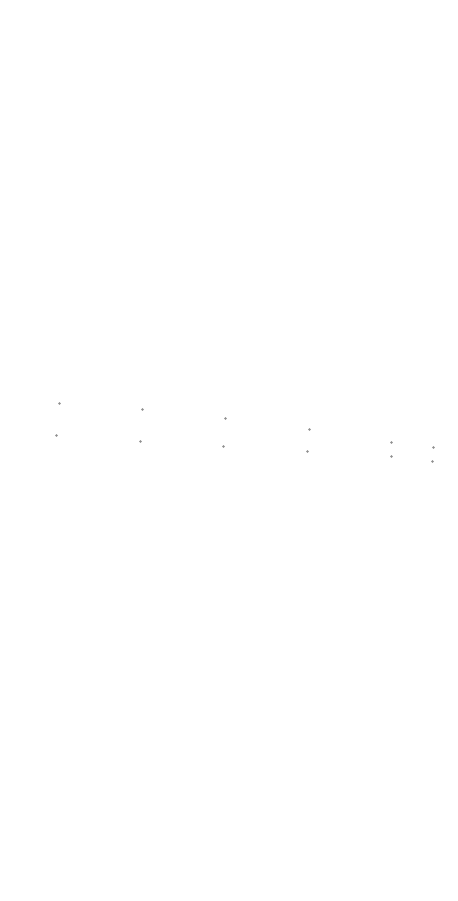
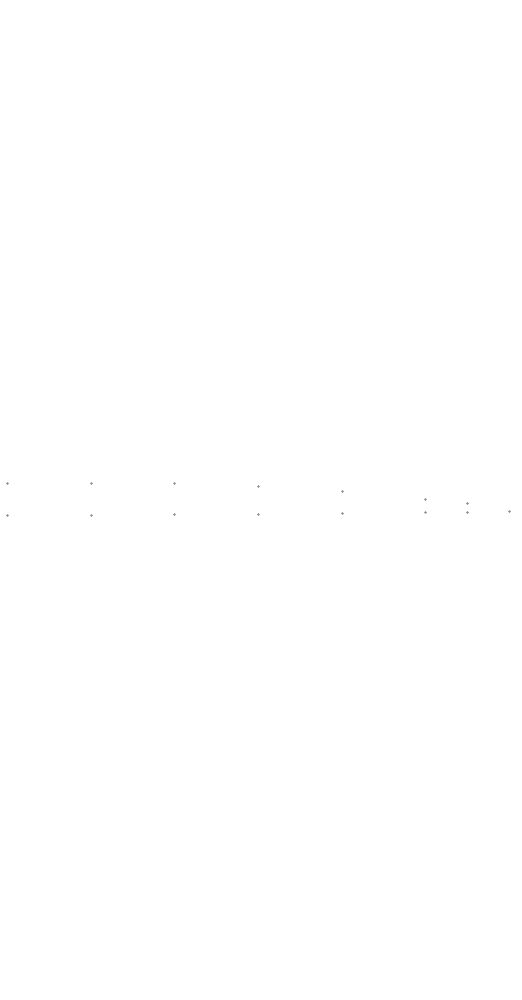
part: (433, 453) -> (467, 507), size x0.62

